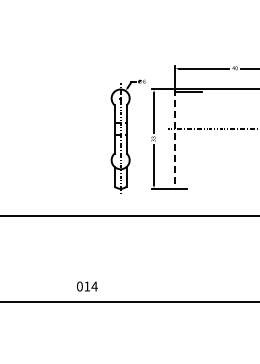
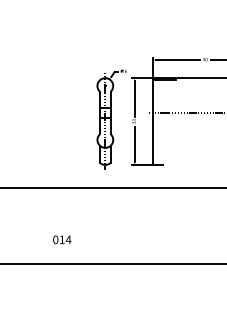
line: (174, 139) -> (152, 121), dashed -> solid
text: (87, 286) -> (62, 239), moved

